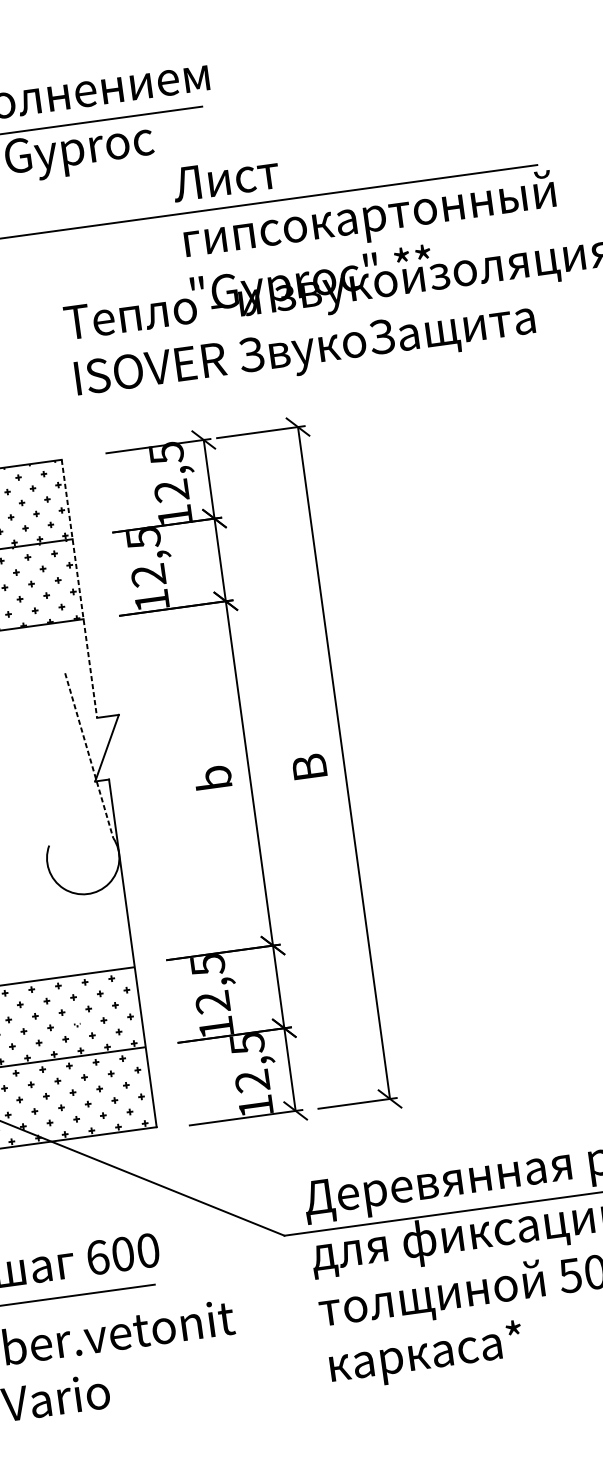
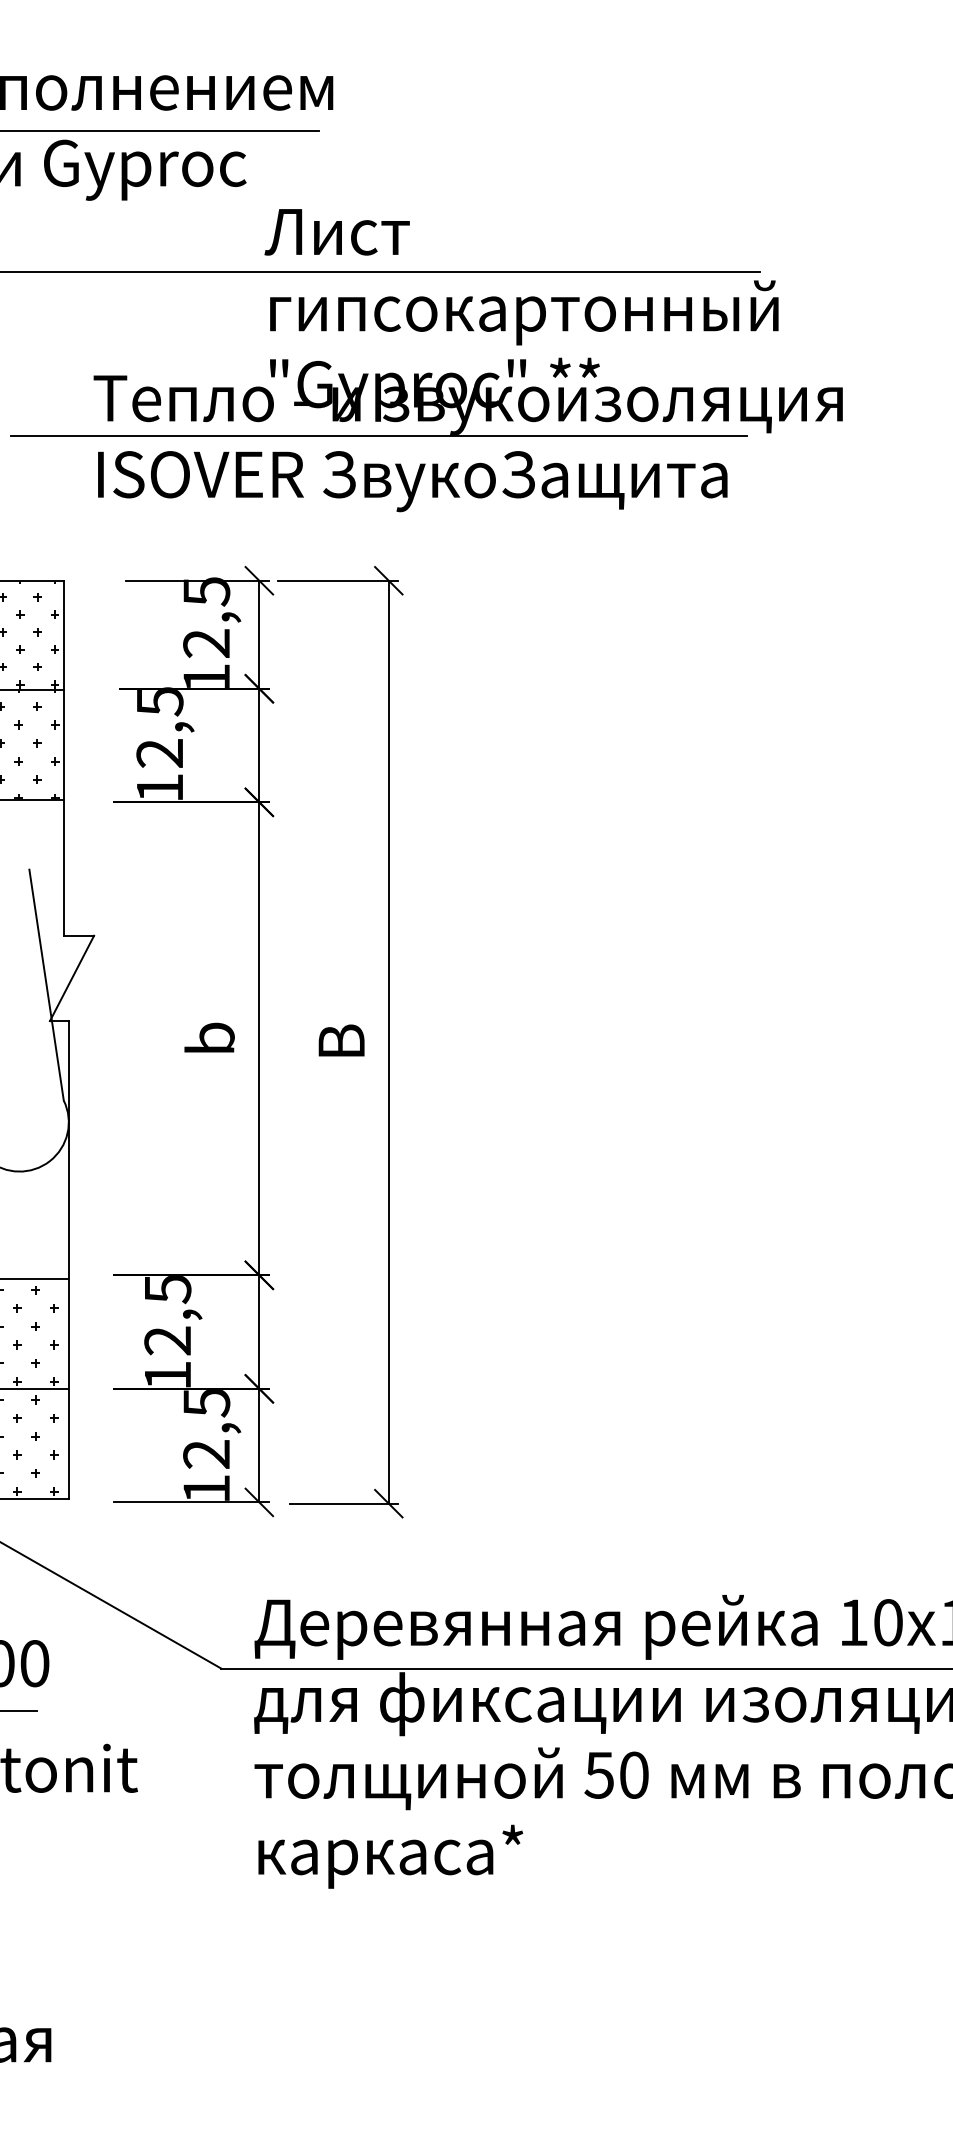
line: (276, 322) -> (378, 435), added
line: (79, 589) -> (64, 759), dashed -> solid
line: (89, 755) -> (46, 985), dashed -> solid

